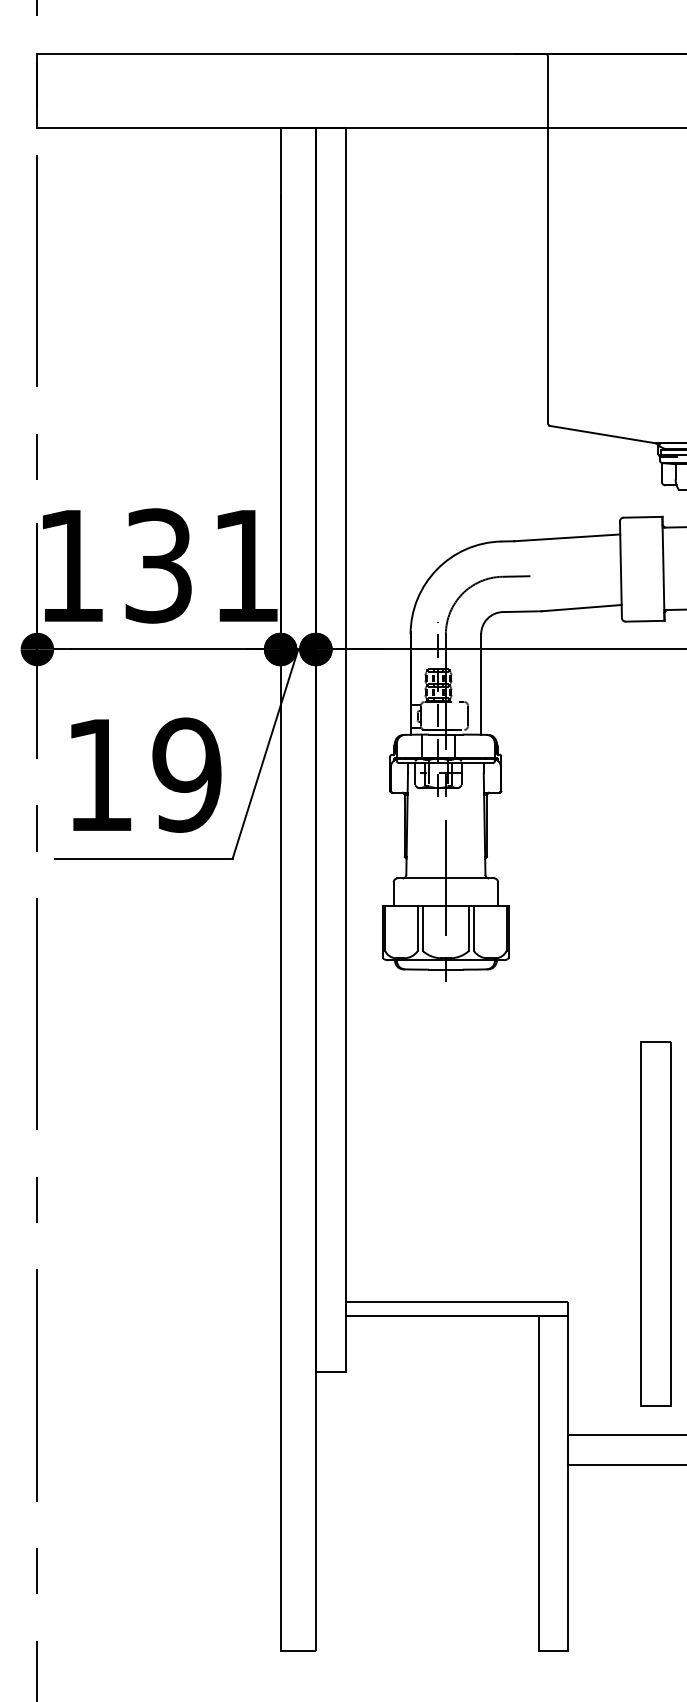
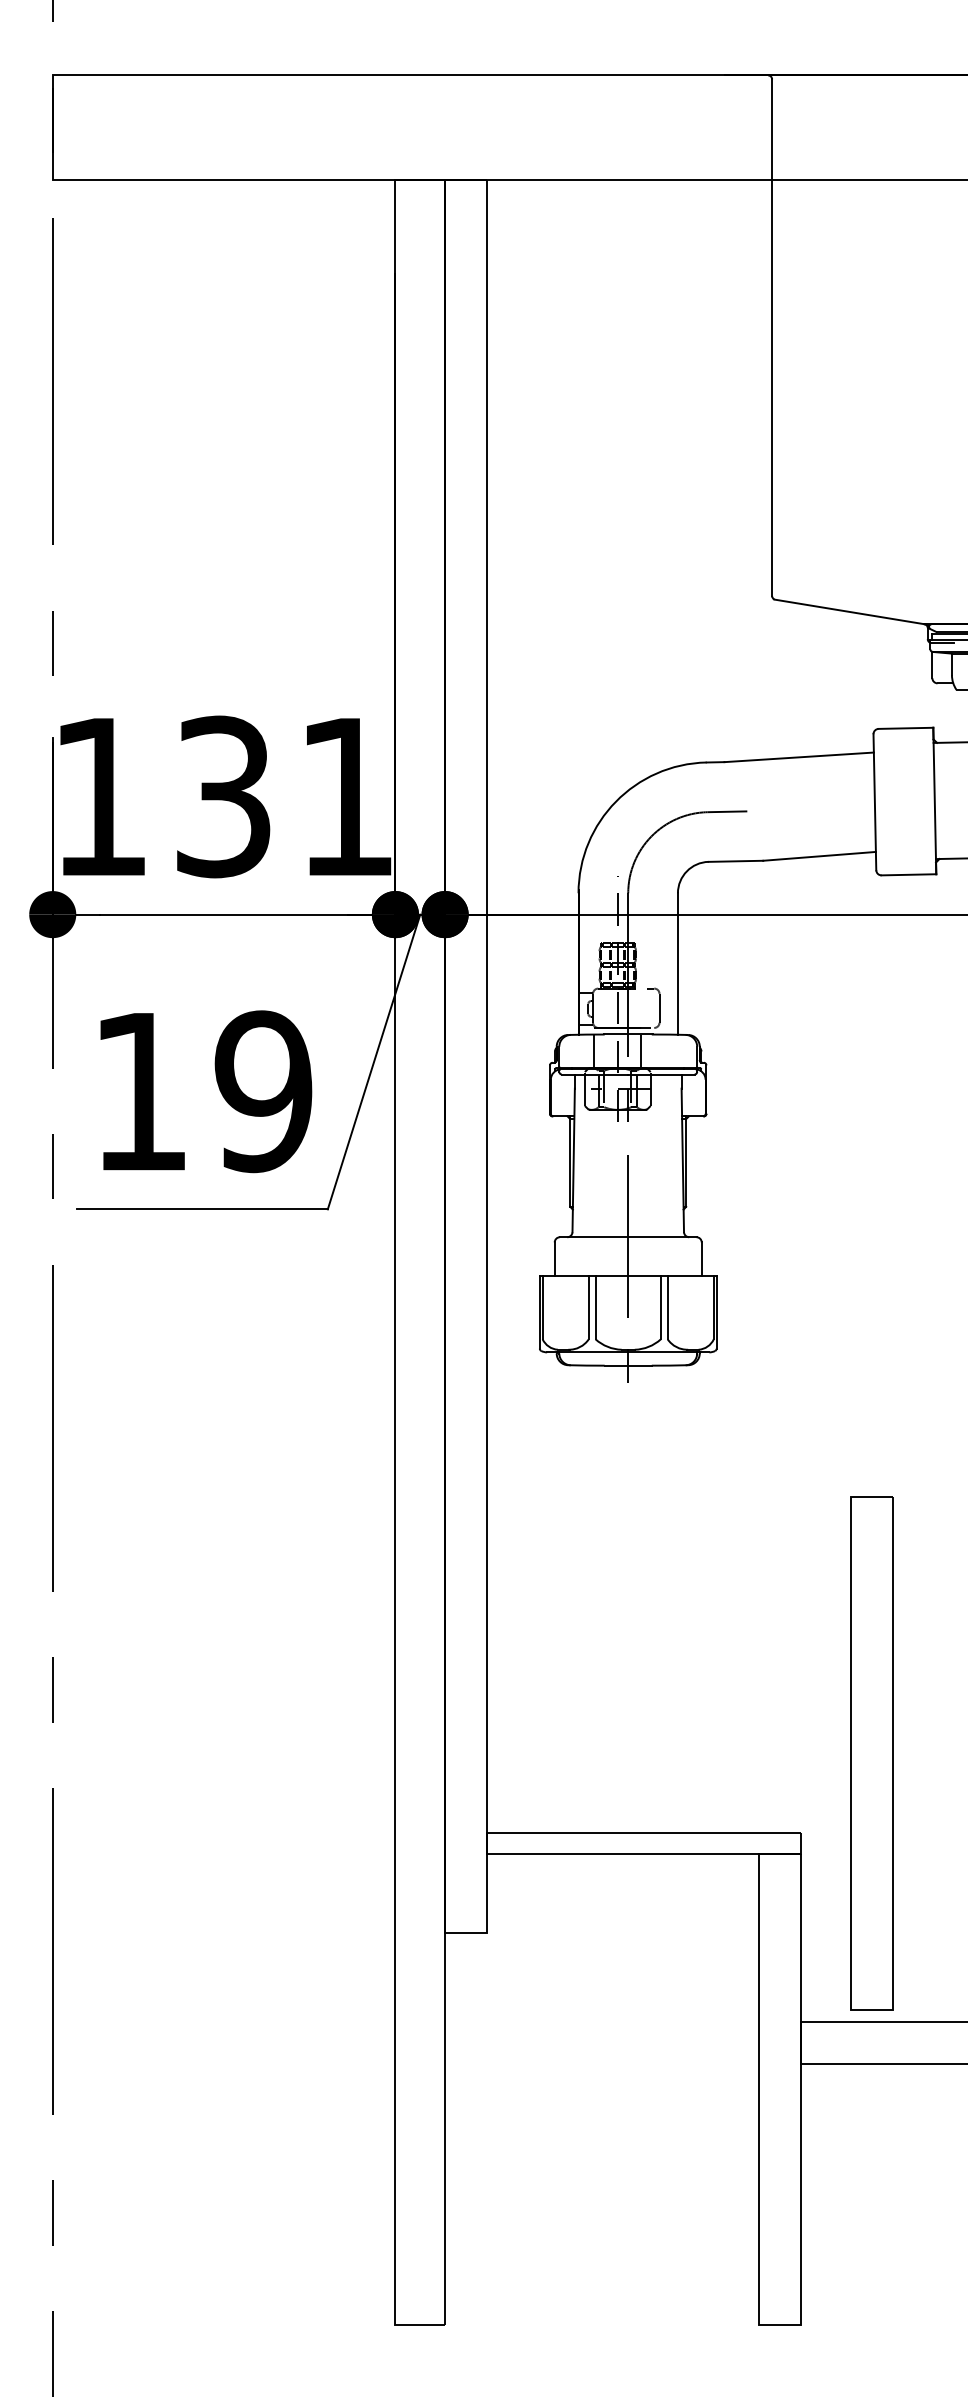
part: (655, 1223) -> (871, 1753), moved

